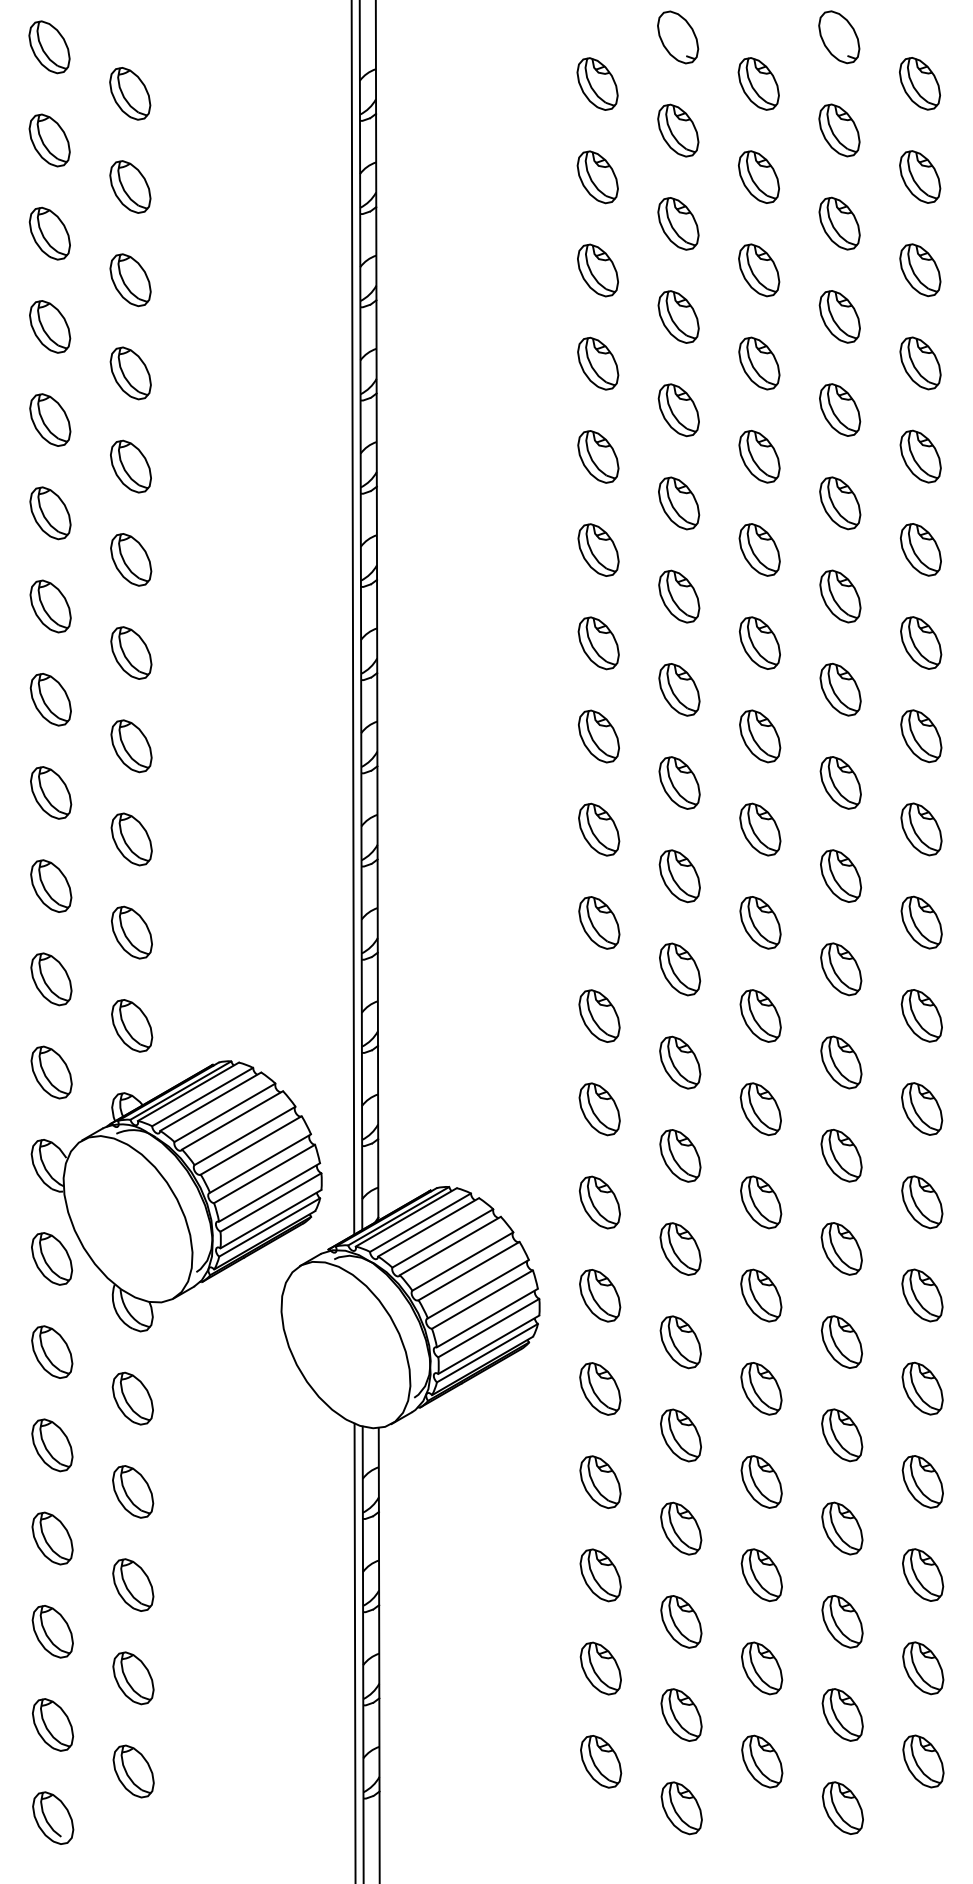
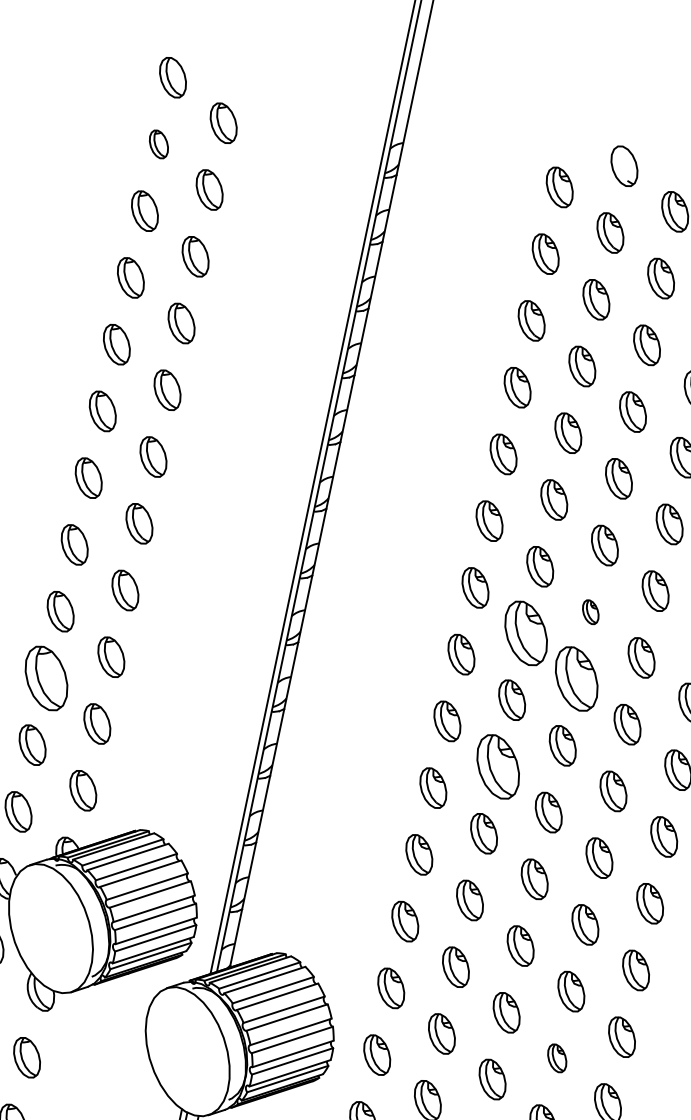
part: (49, 140) -> (158, 144), size x0.7
part: (759, 642) -> (590, 611), size x0.6
part: (679, 689) -> (526, 633), size x1.6
part: (760, 736) -> (577, 679), size x1.6
part: (679, 876) -> (497, 767), size x1.6
part: (51, 885) -> (46, 677), size x1.6
part: (841, 1248) -> (557, 1058), size x0.7

